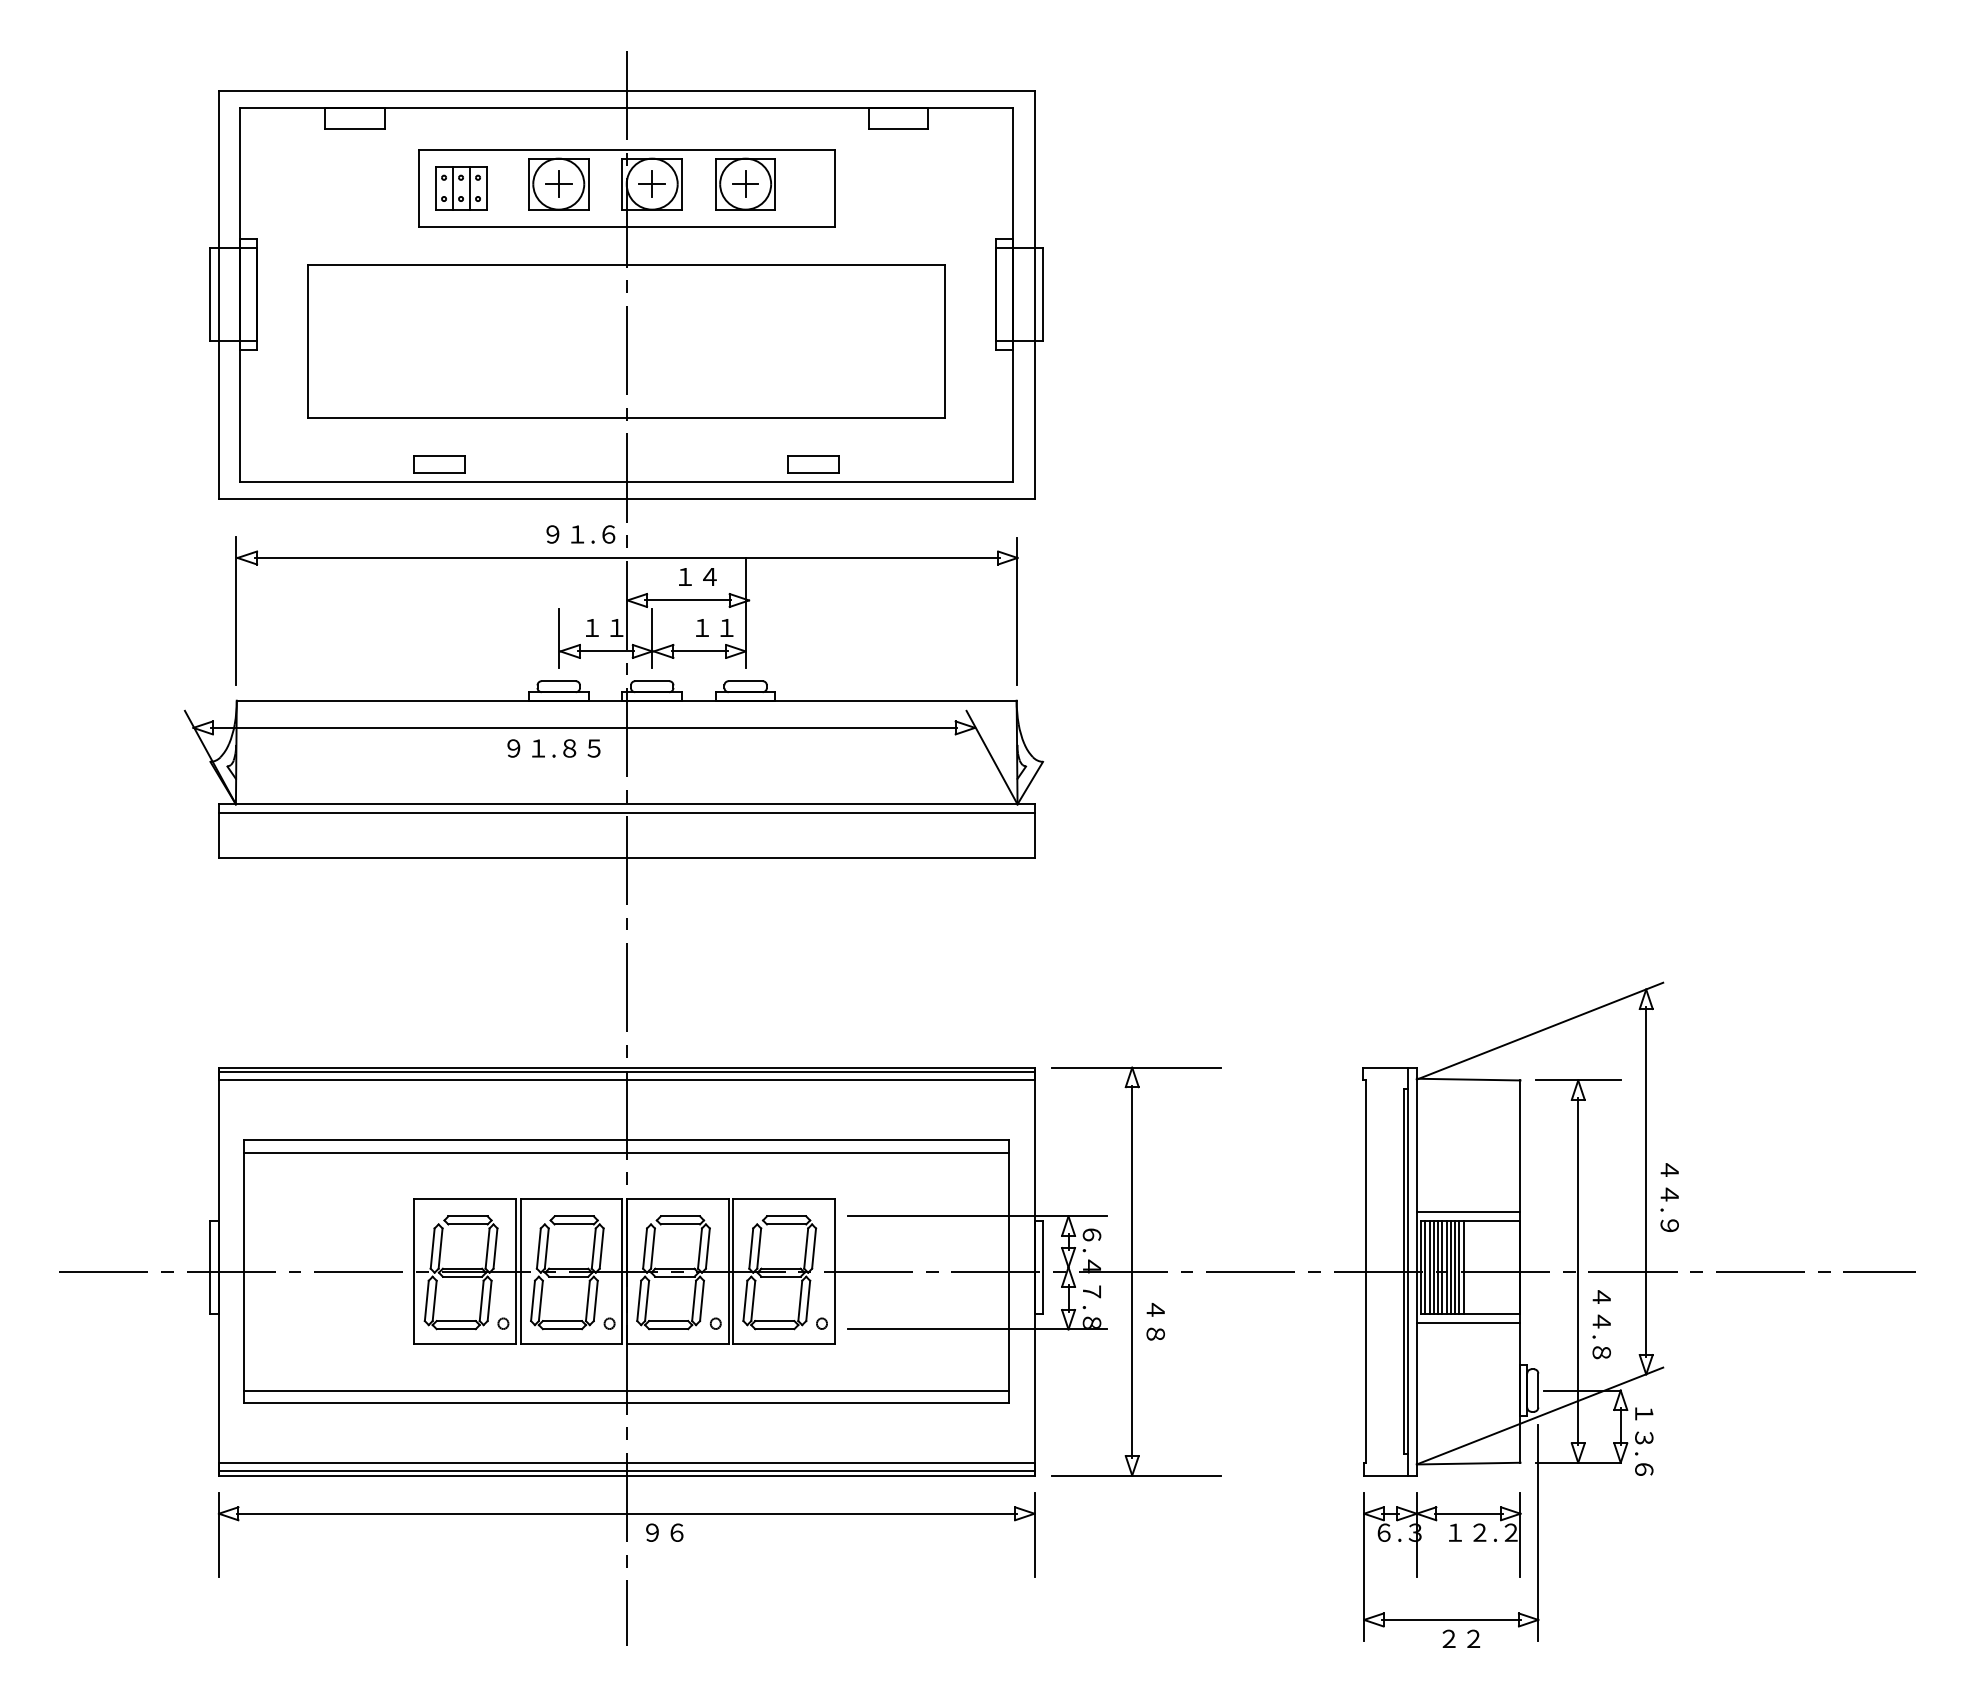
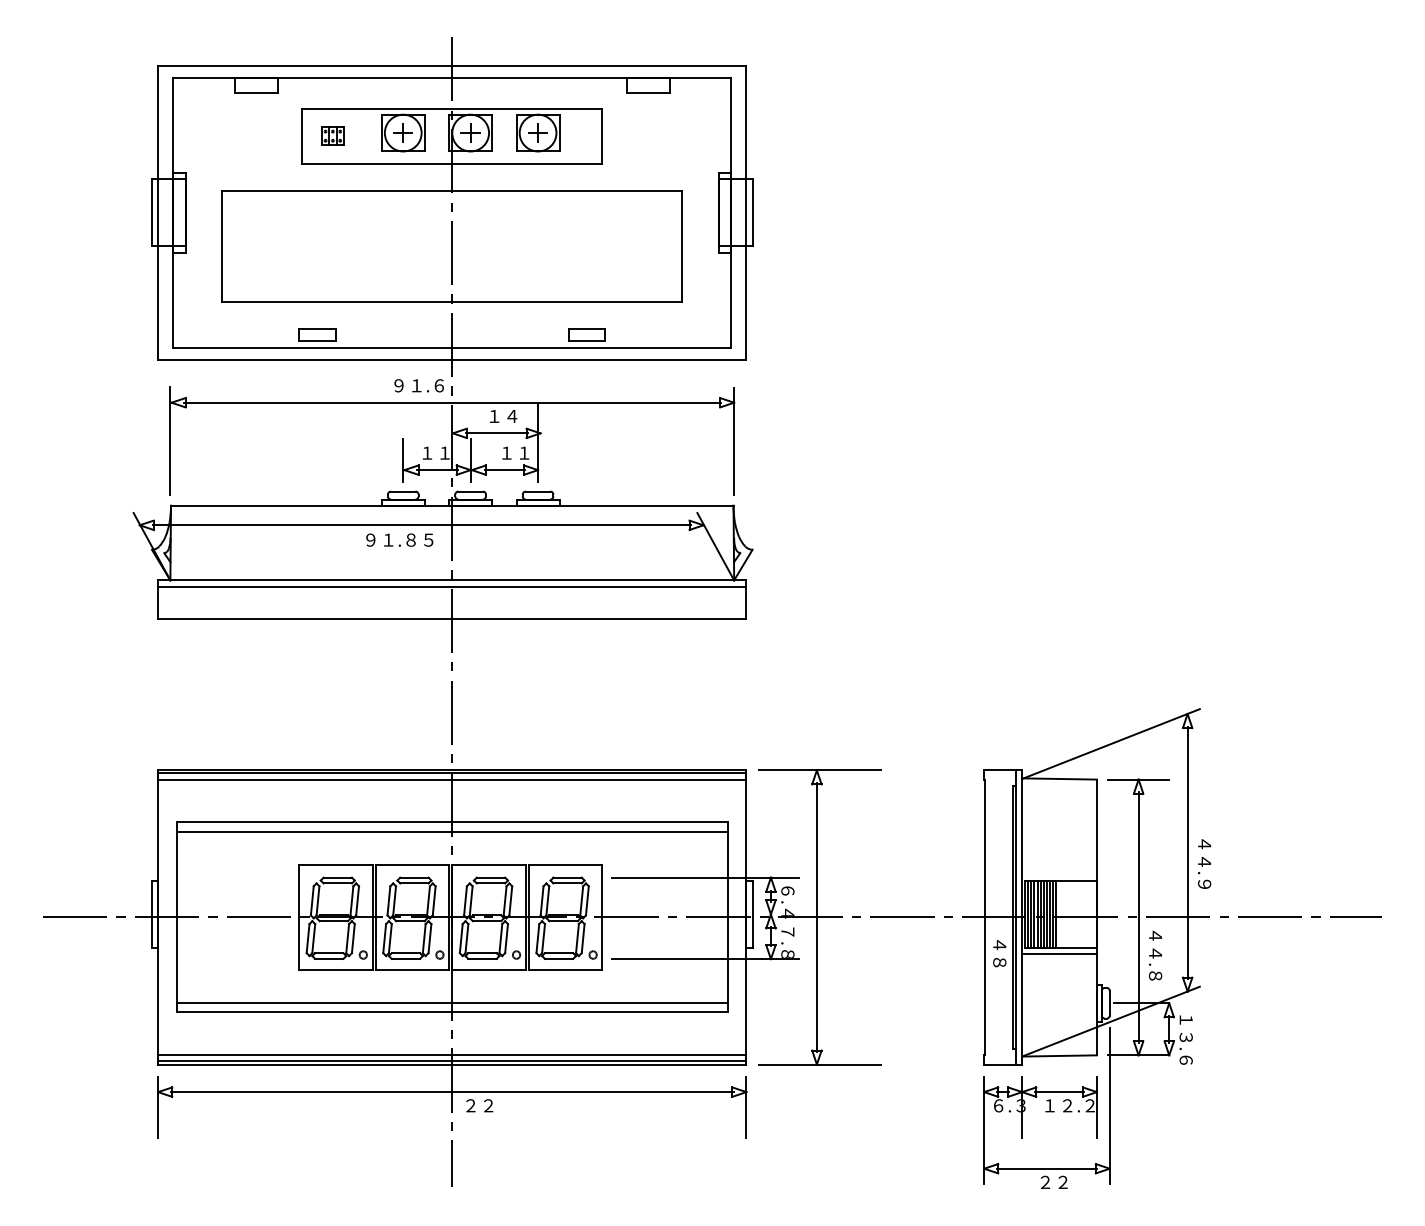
part: (461, 188) -> (333, 136), size x0.6
line: (1468, 1212) -> (1059, 874), removed
text: (1155, 1321) -> (999, 953), moved
text: (664, 1532) -> (479, 1105), ９６ -> ２２

